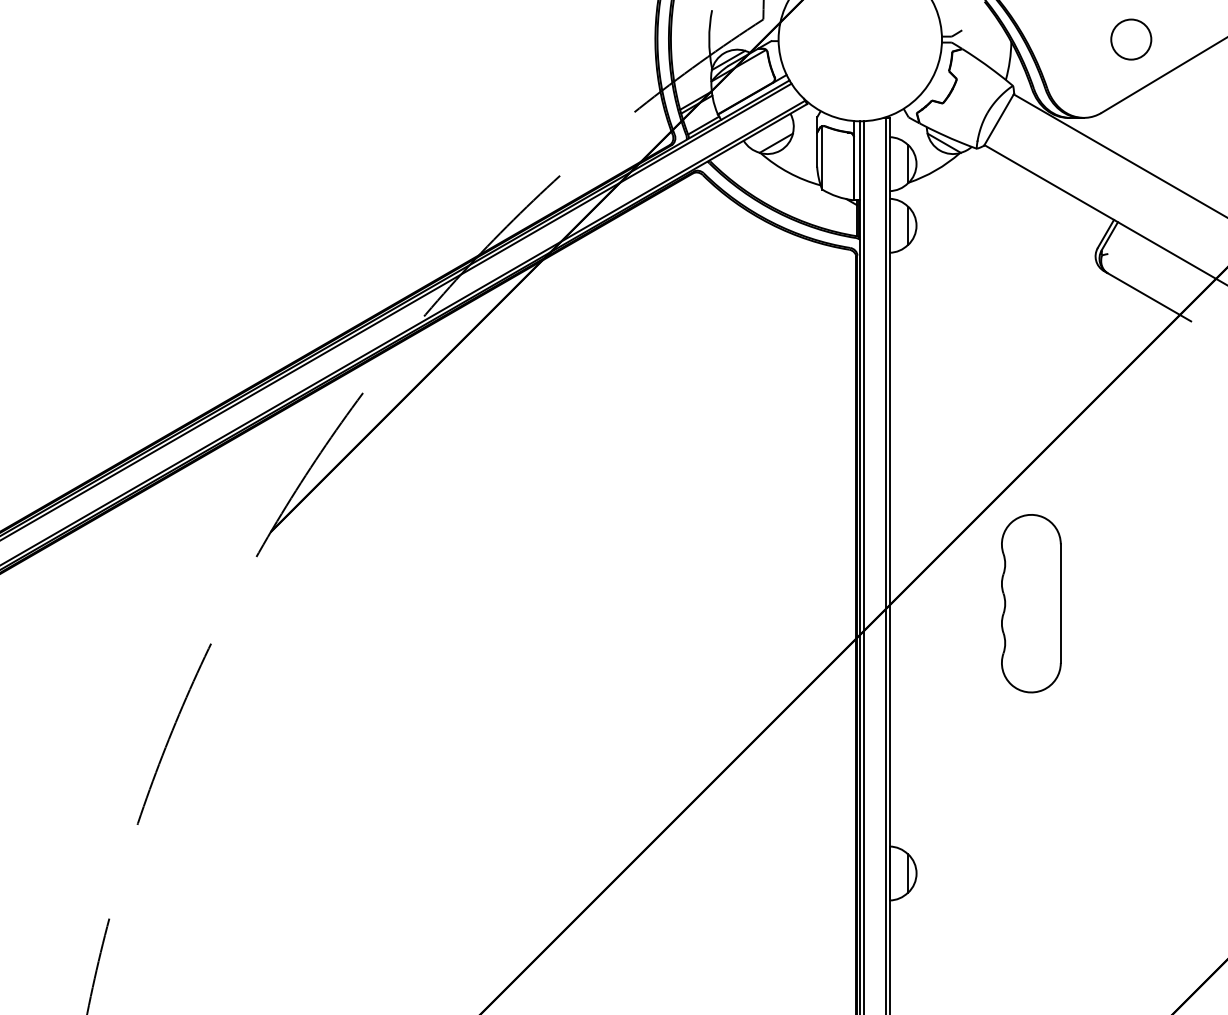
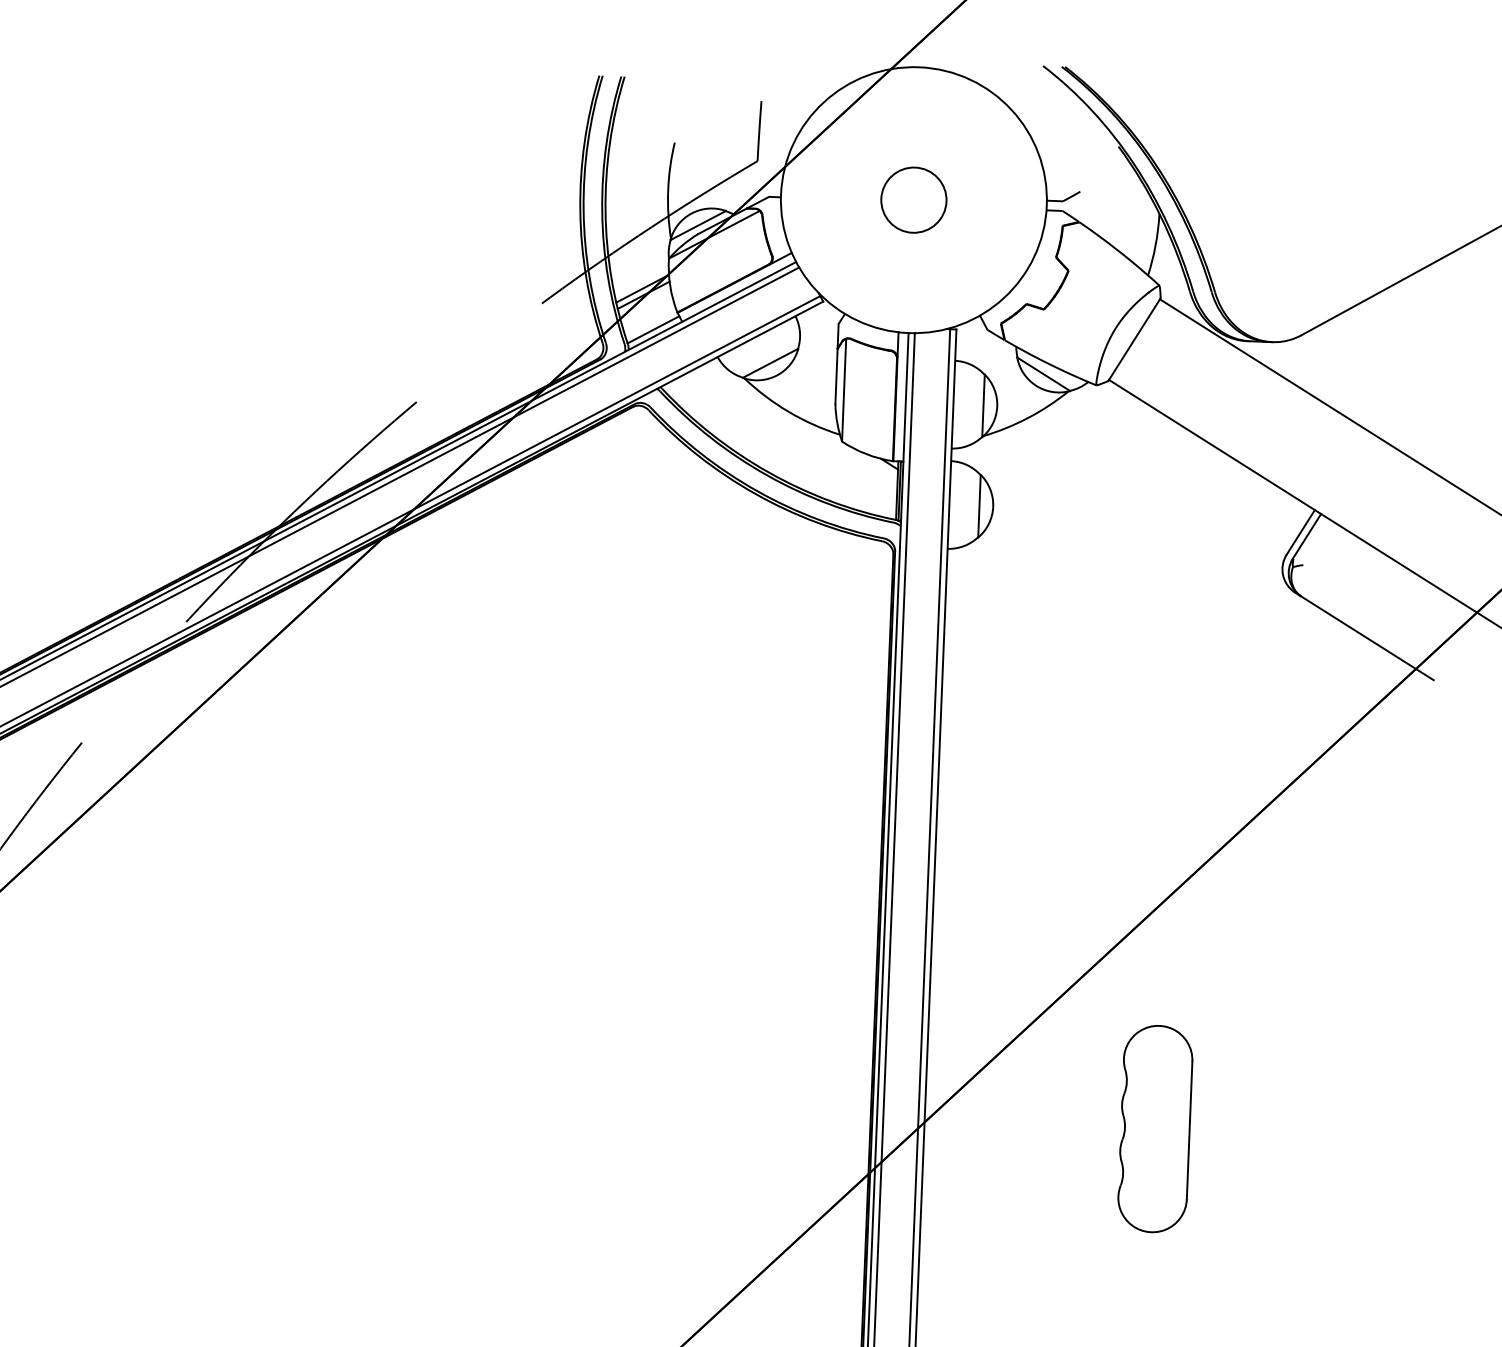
circle: (1131, 39) -> (914, 200), moved
part: (1031, 603) -> (1155, 1128), size x0.71

